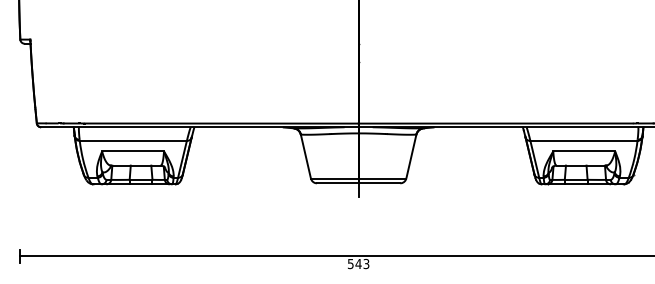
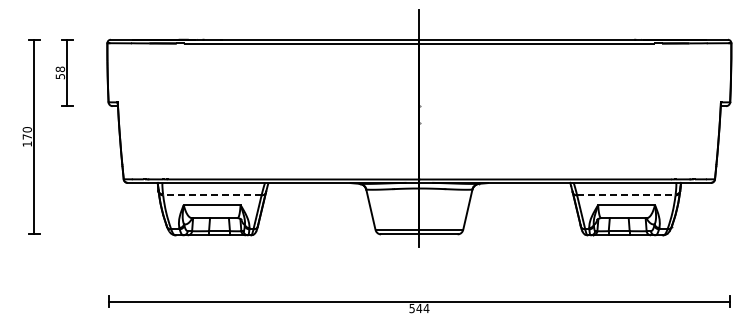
line: (132, 140) -> (211, 195), solid -> dashed
line: (584, 140) -> (626, 195), solid -> dashed
text: (366, 264) -> (426, 308), 543 -> 544

